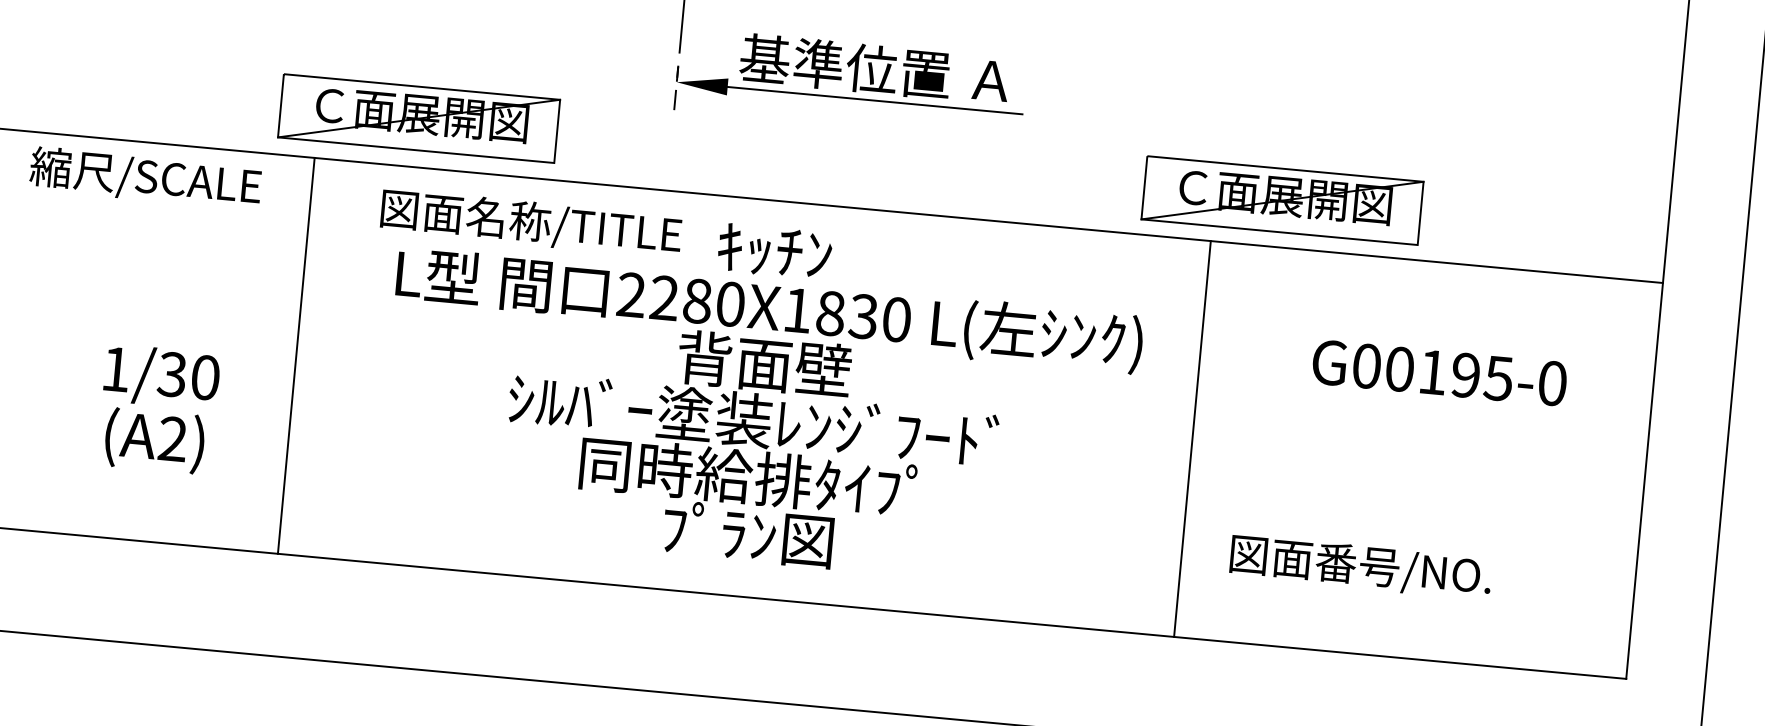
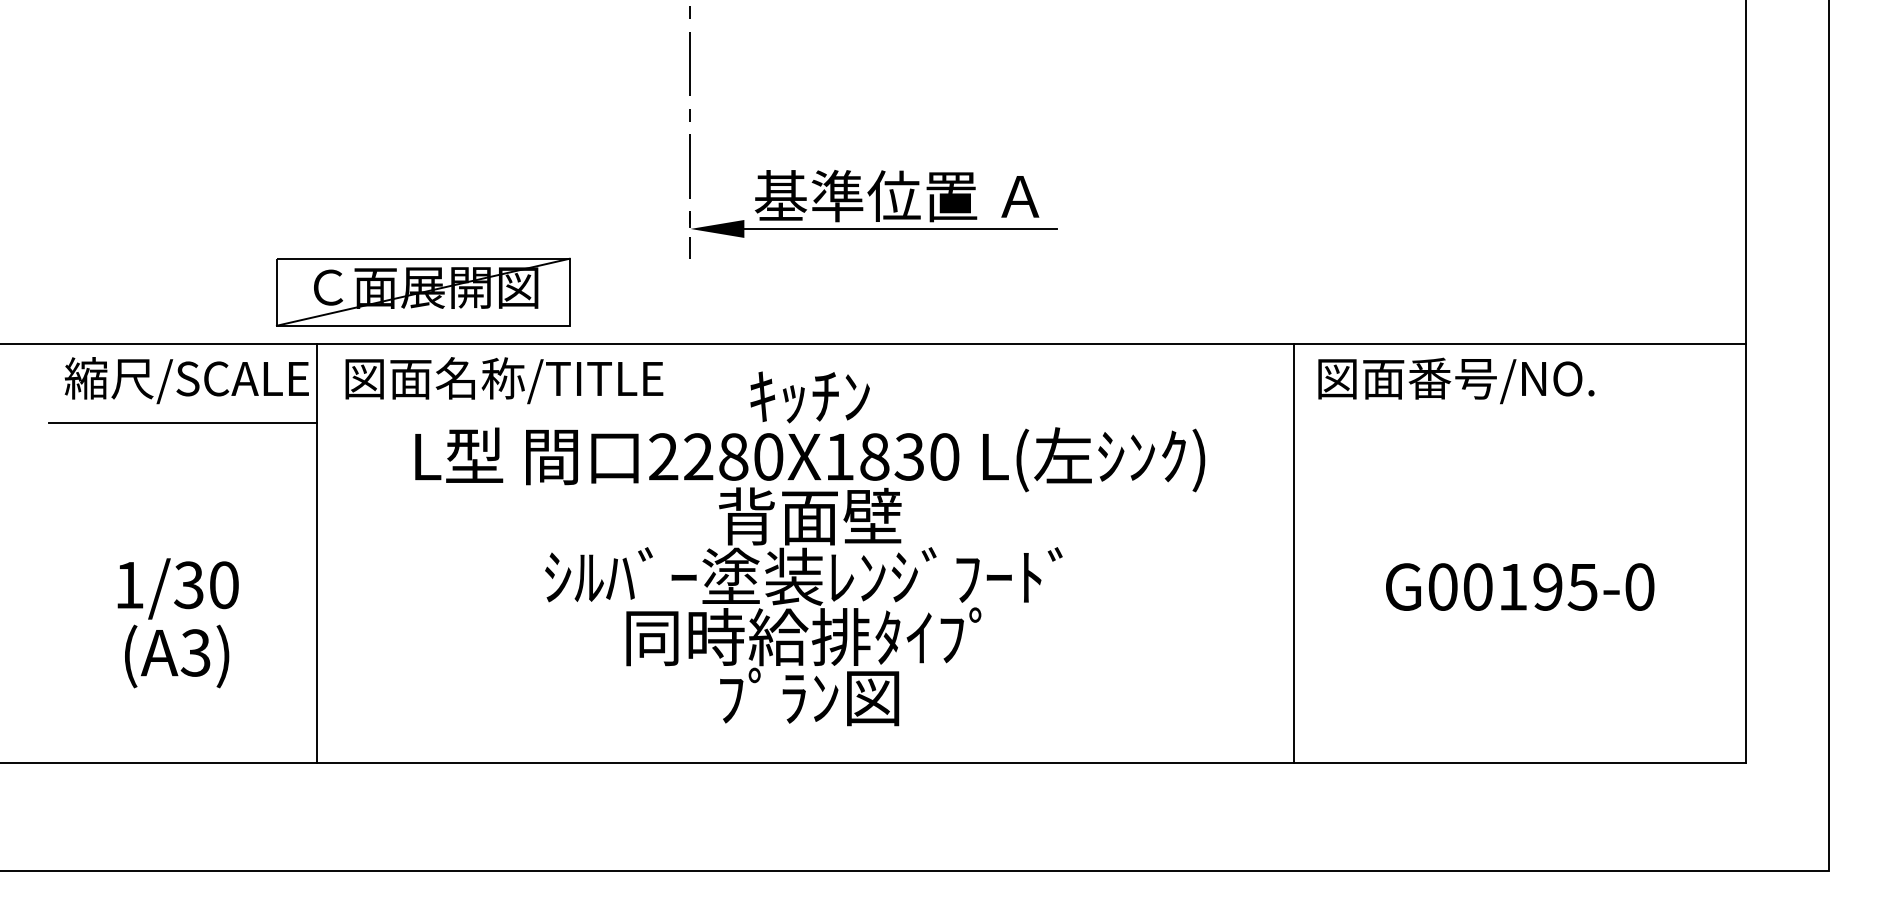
text: (145, 178) -> (186, 380), moved
part: (1282, 199) -> (1338, 293), removed
line: (180, 221) -> (182, 423), added
text: (531, 223) -> (504, 380), moved
text: (1440, 372) -> (1520, 586), moved
text: (172, 438) -> (195, 652), (A2) -> (A3)
line: (1192, 439) -> (1293, 553), moved
text: (1361, 567) -> (1456, 380), moved

